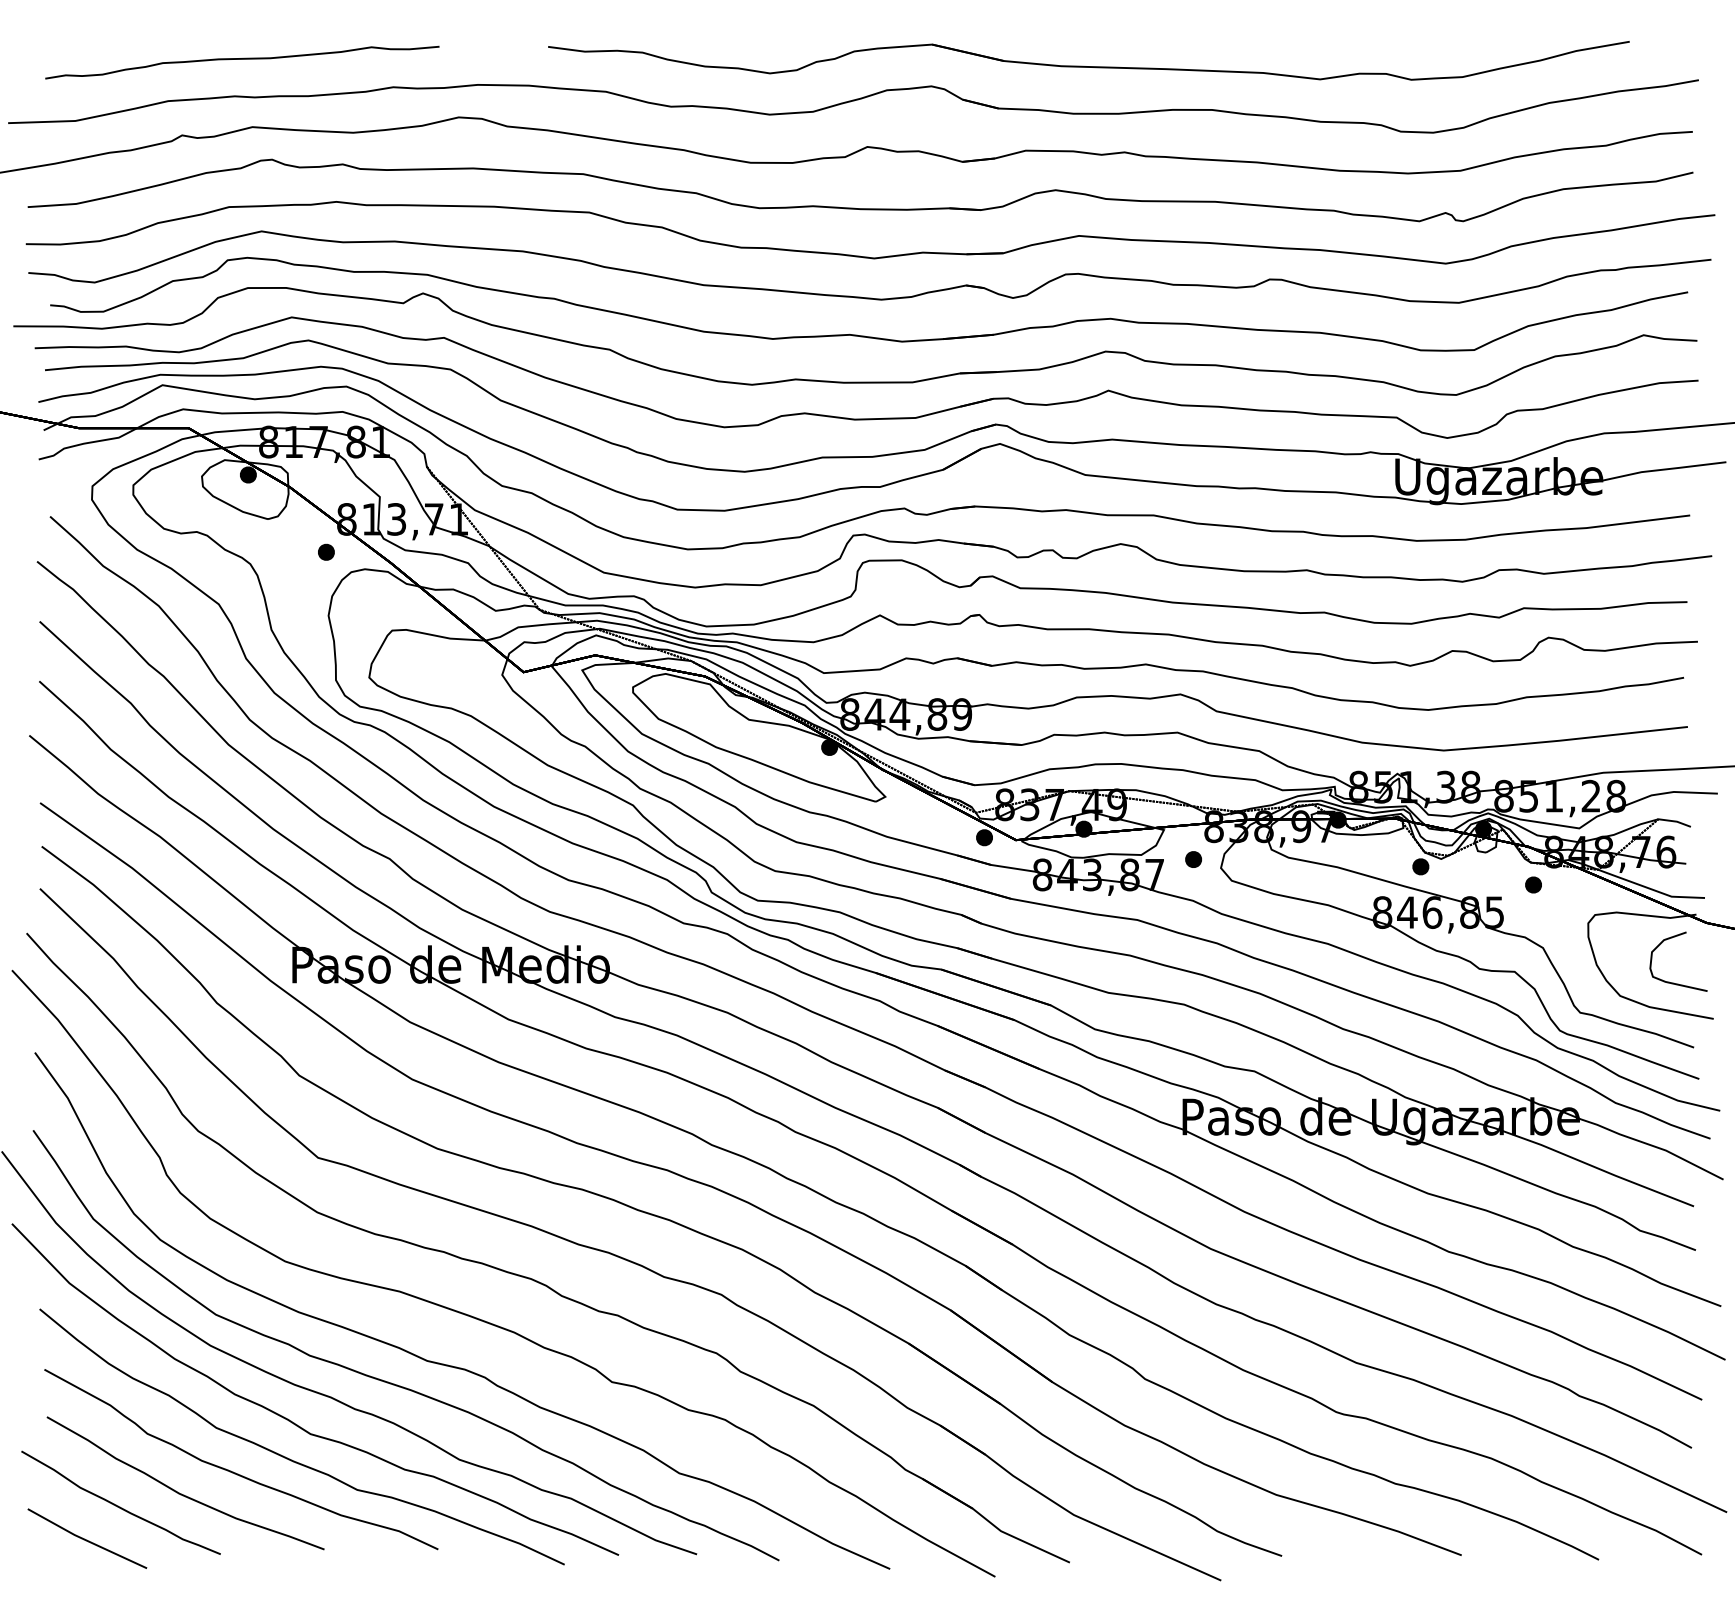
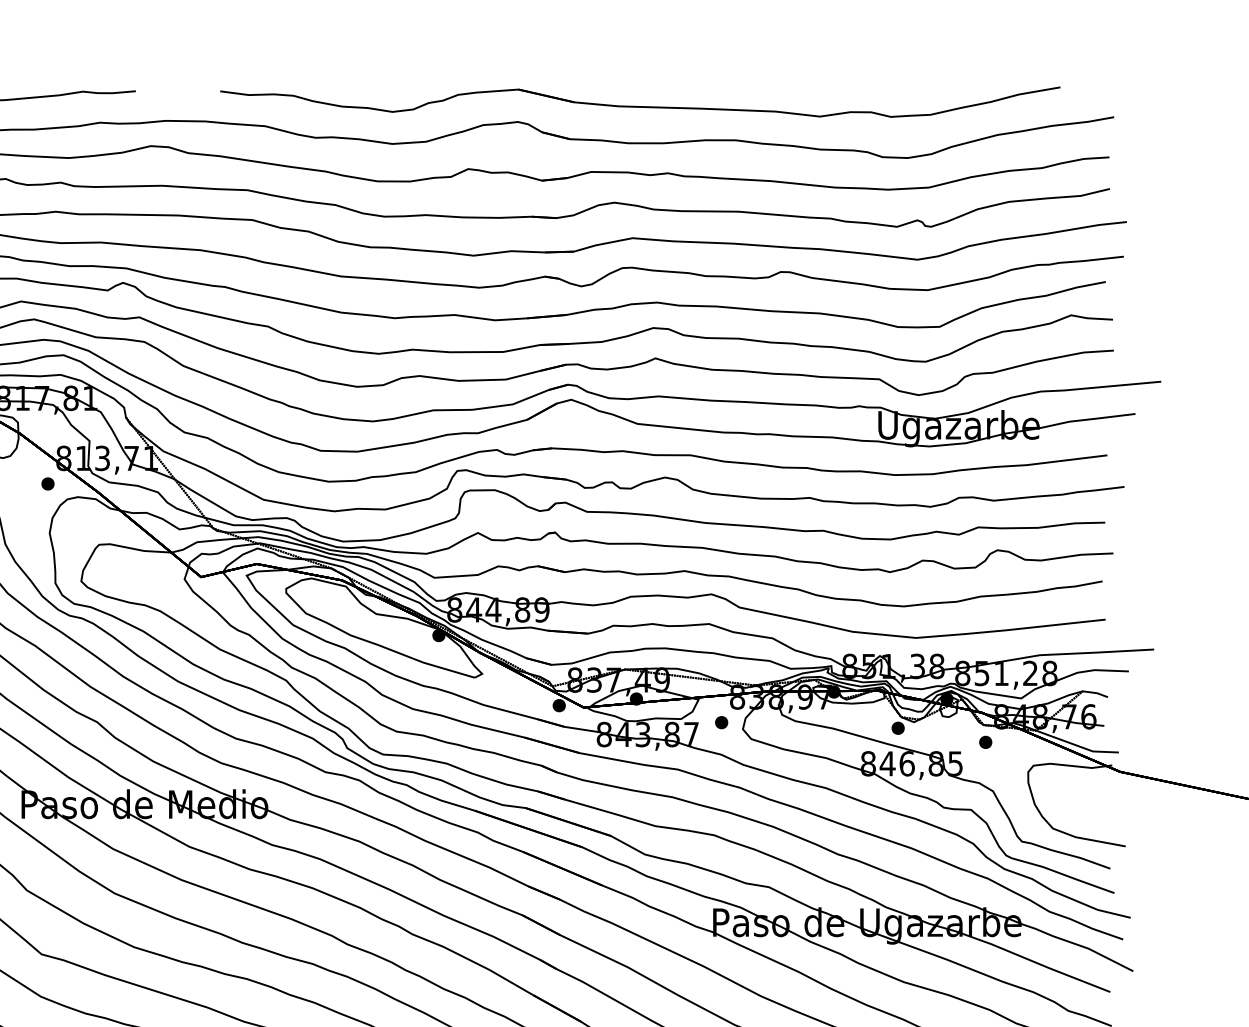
part: (1673, 982) -> (1094, 818), removed

